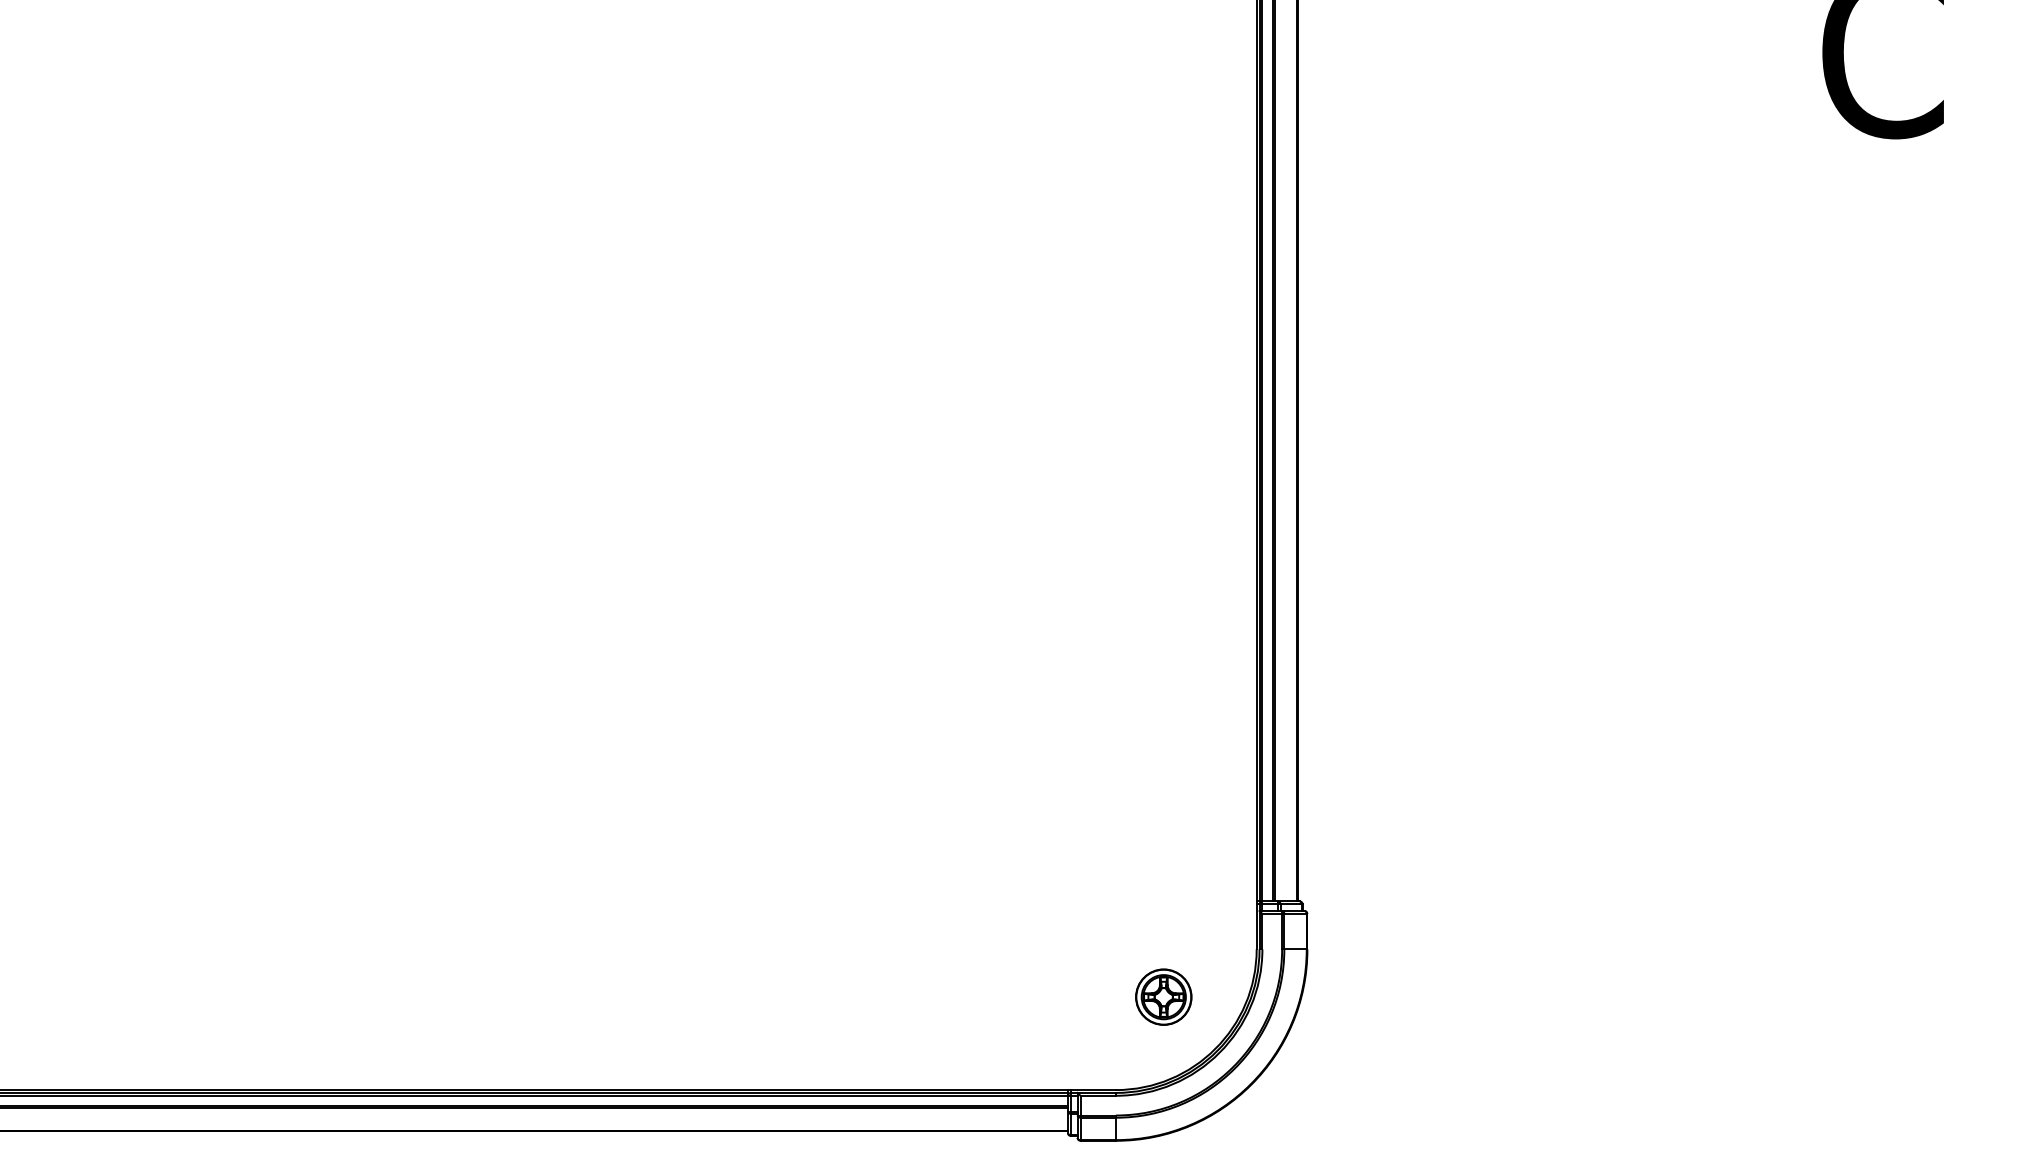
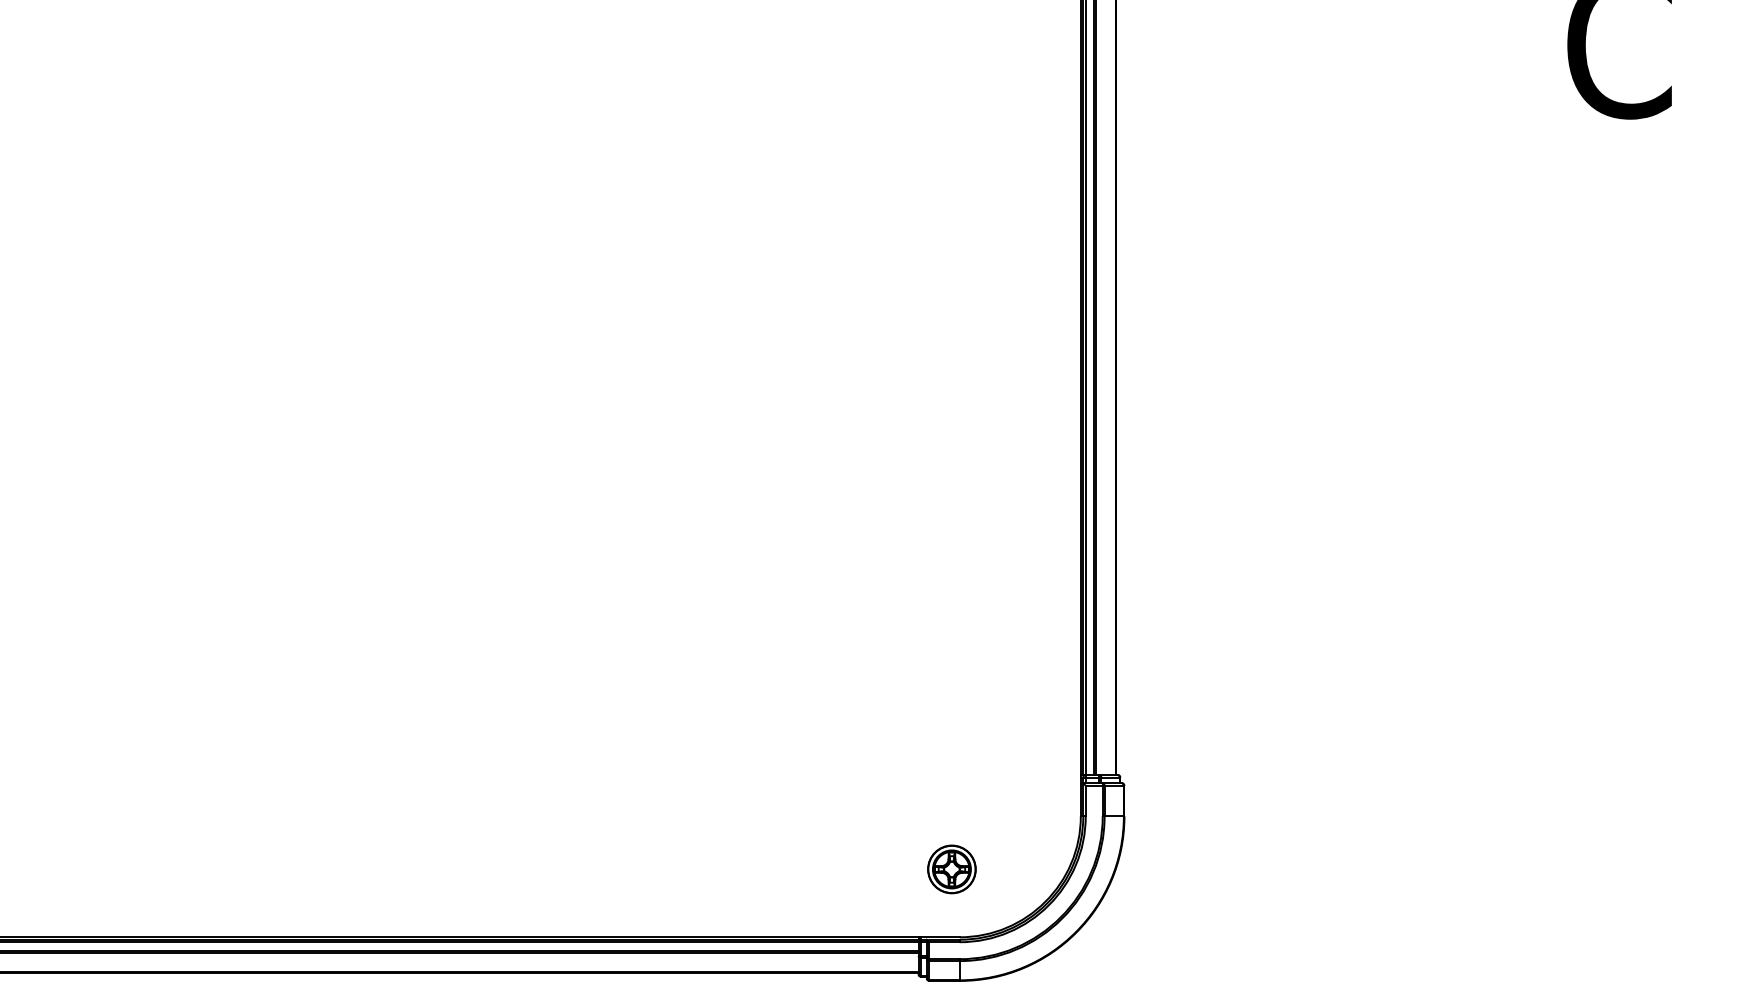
part: (1163, 996) -> (951, 868), moved

